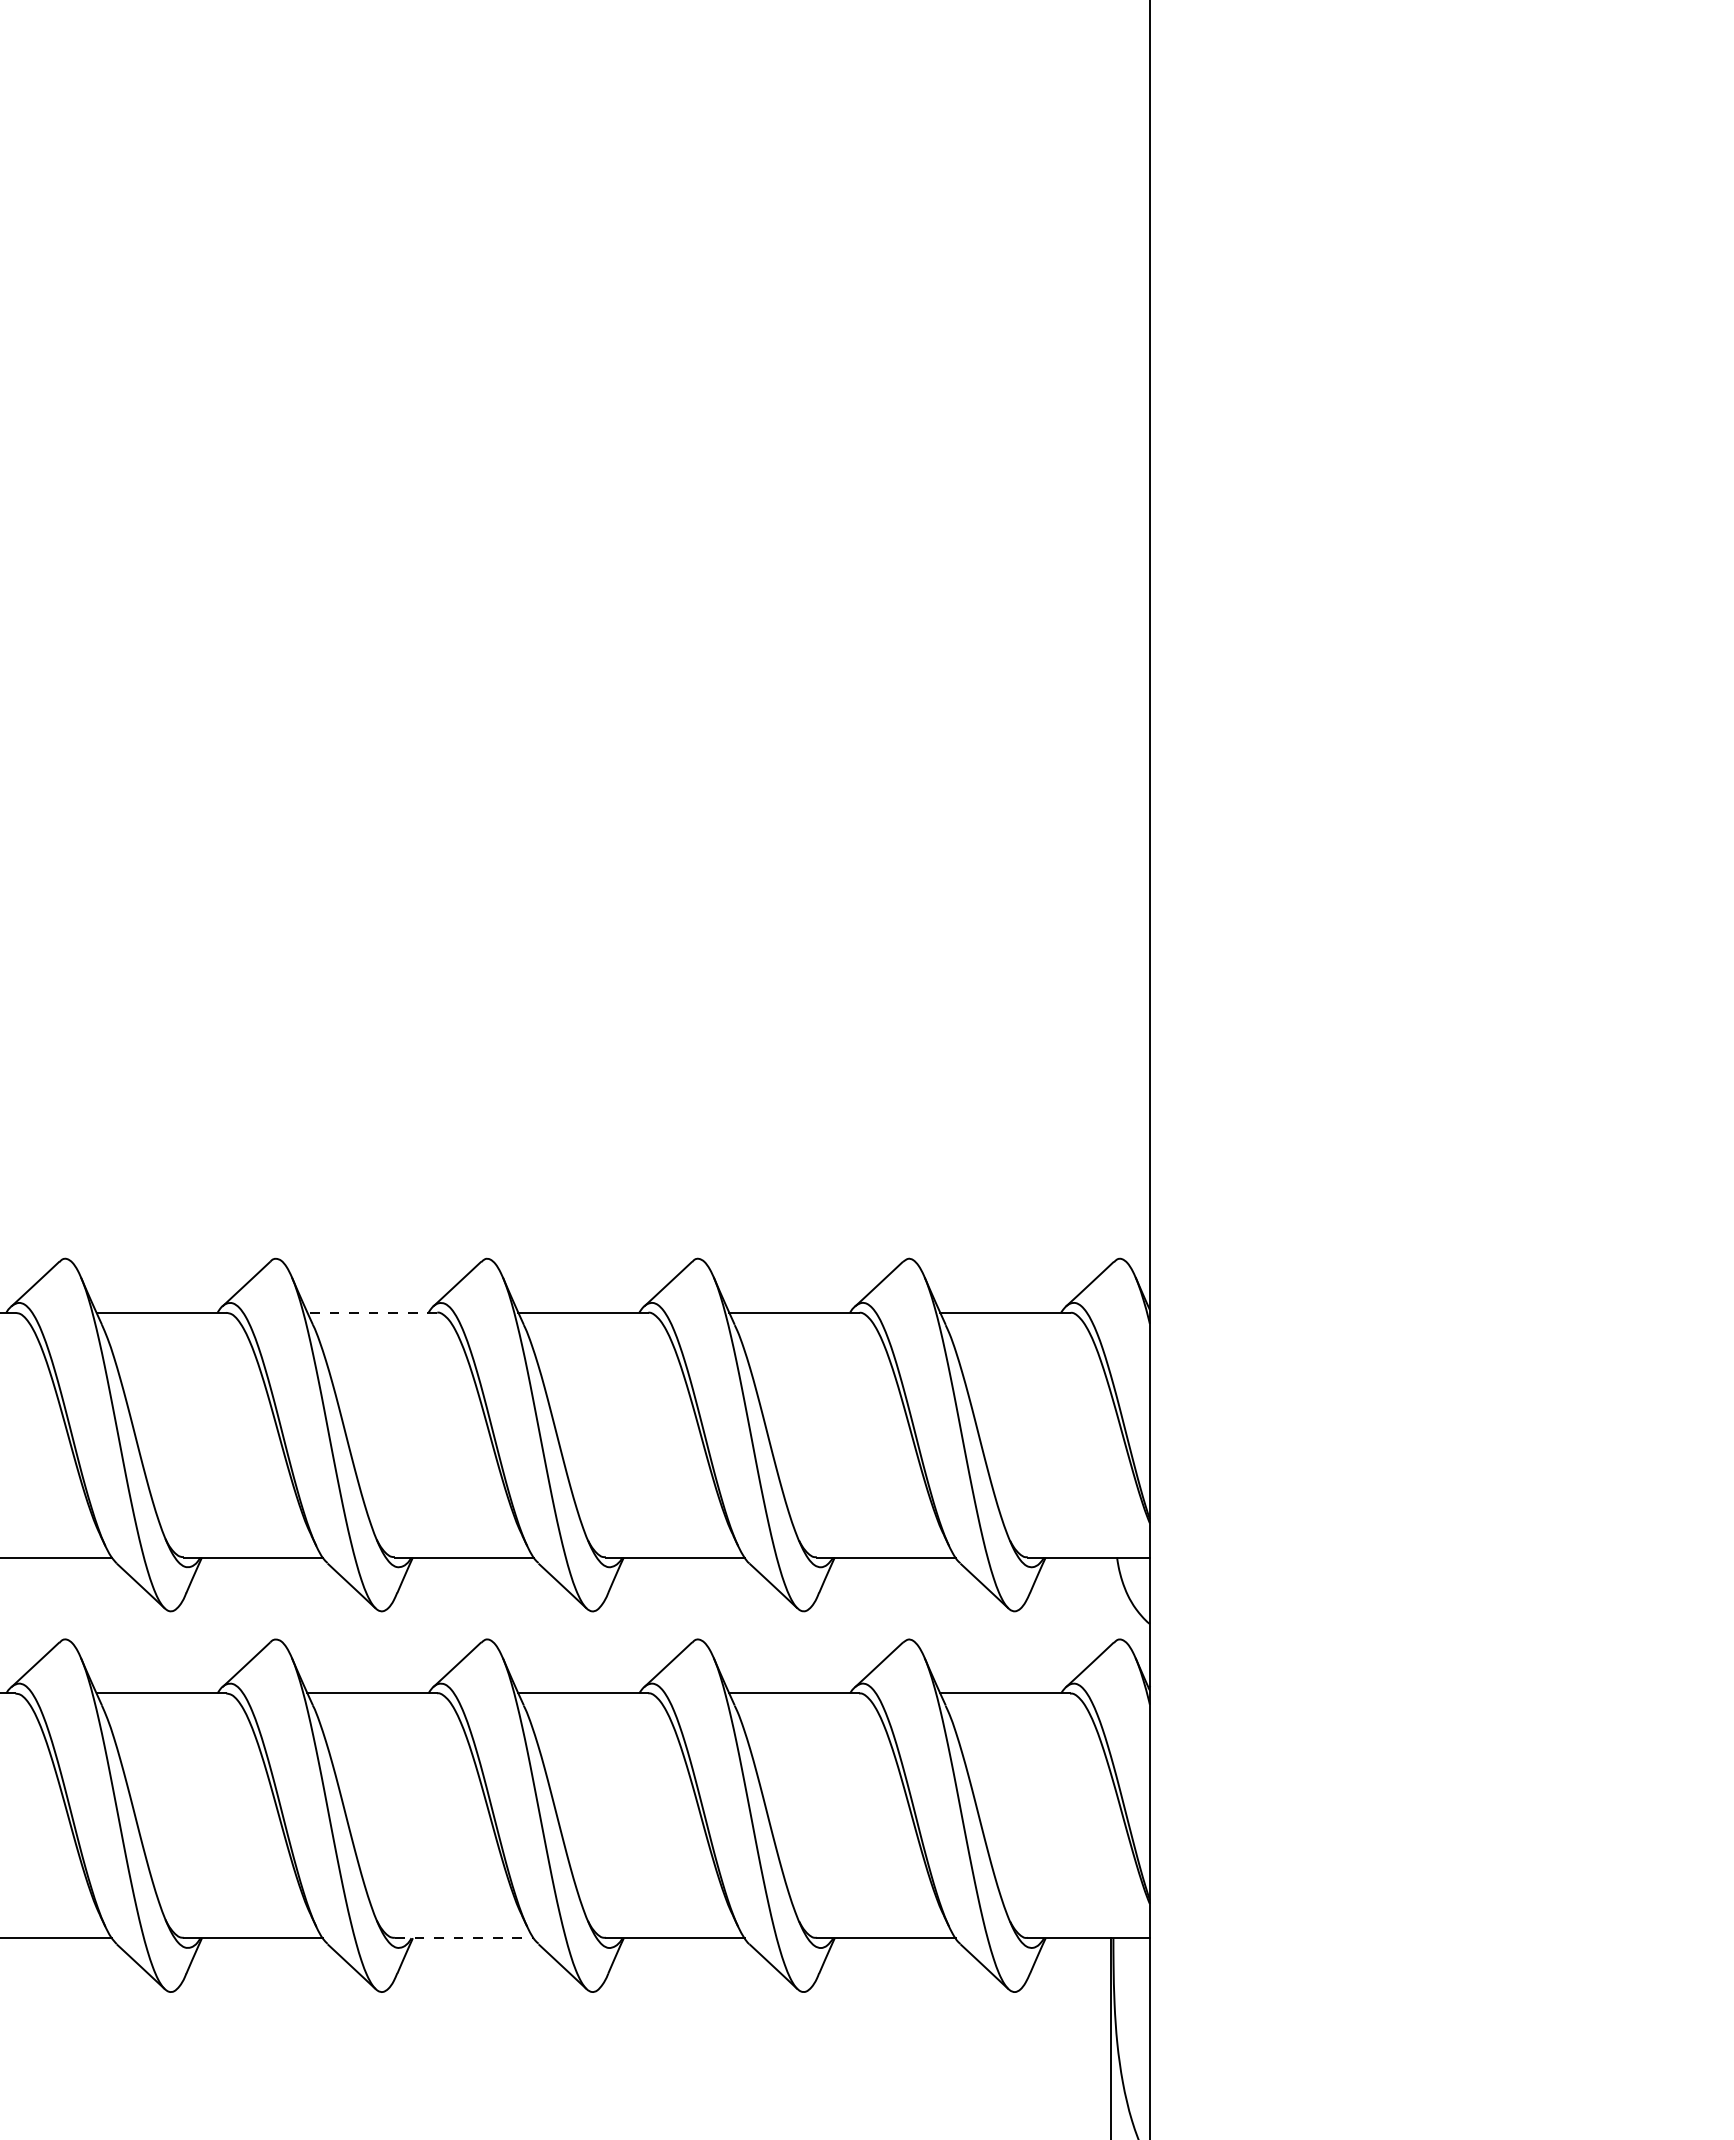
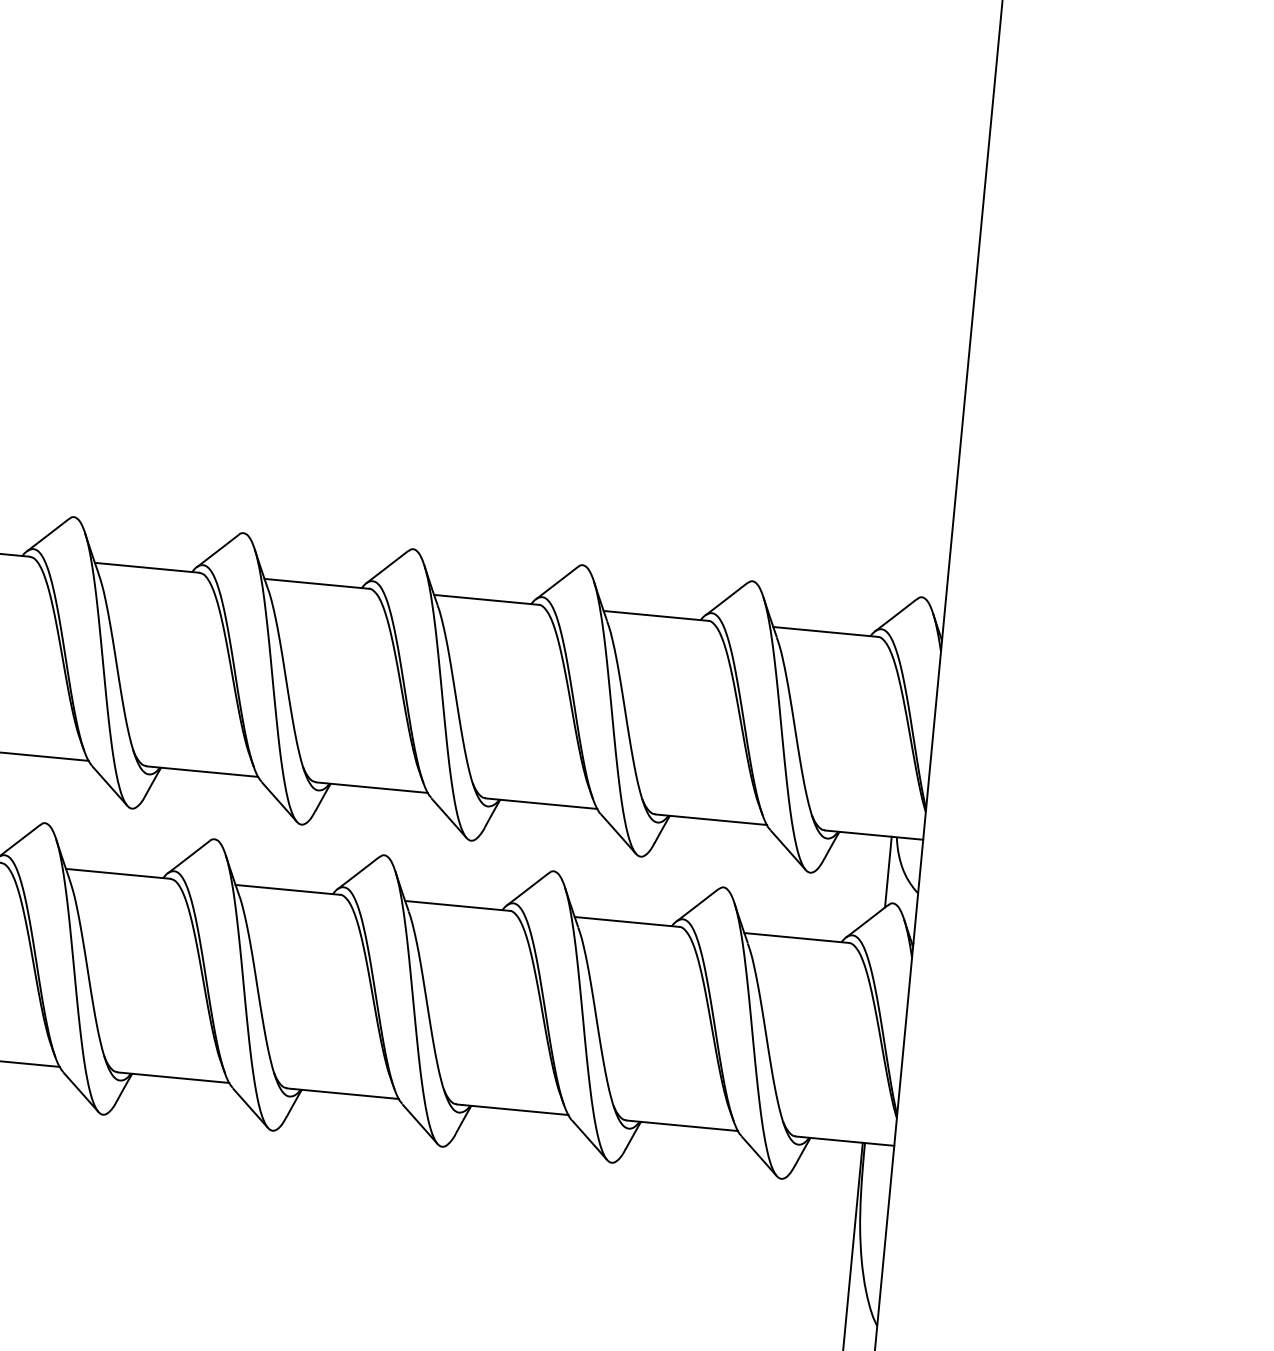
line: (372, 1312) -> (316, 583), dashed -> solid
line: (1110, 1601) -> (888, 872), added
line: (464, 1938) -> (343, 1093), dashed -> solid

